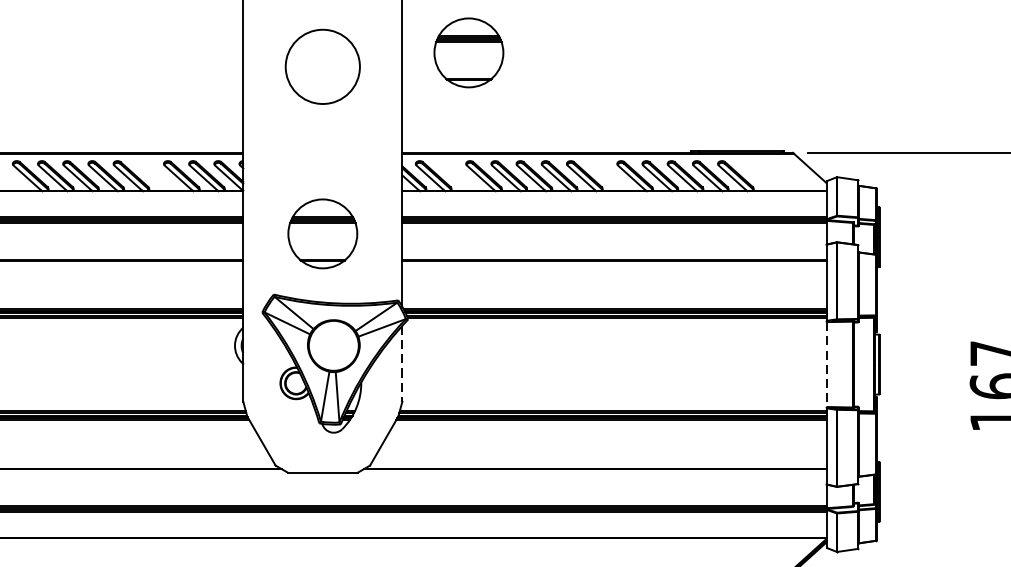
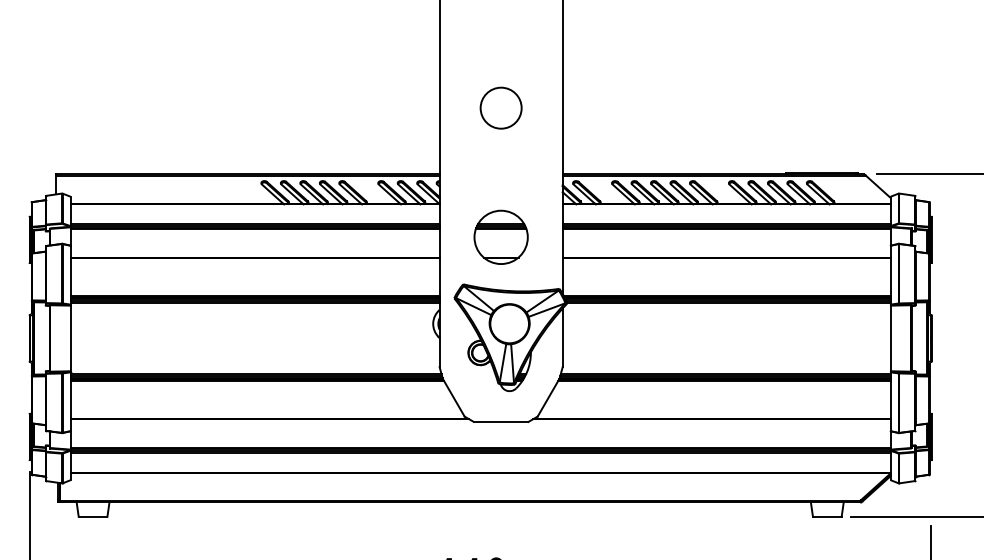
part: (468, 51) -> (613, 96), removed
circle: (321, 65) -> (500, 107), size x0.71
line: (402, 364) -> (562, 338), dashed -> solid
line: (826, 364) -> (890, 338), dashed -> solid

